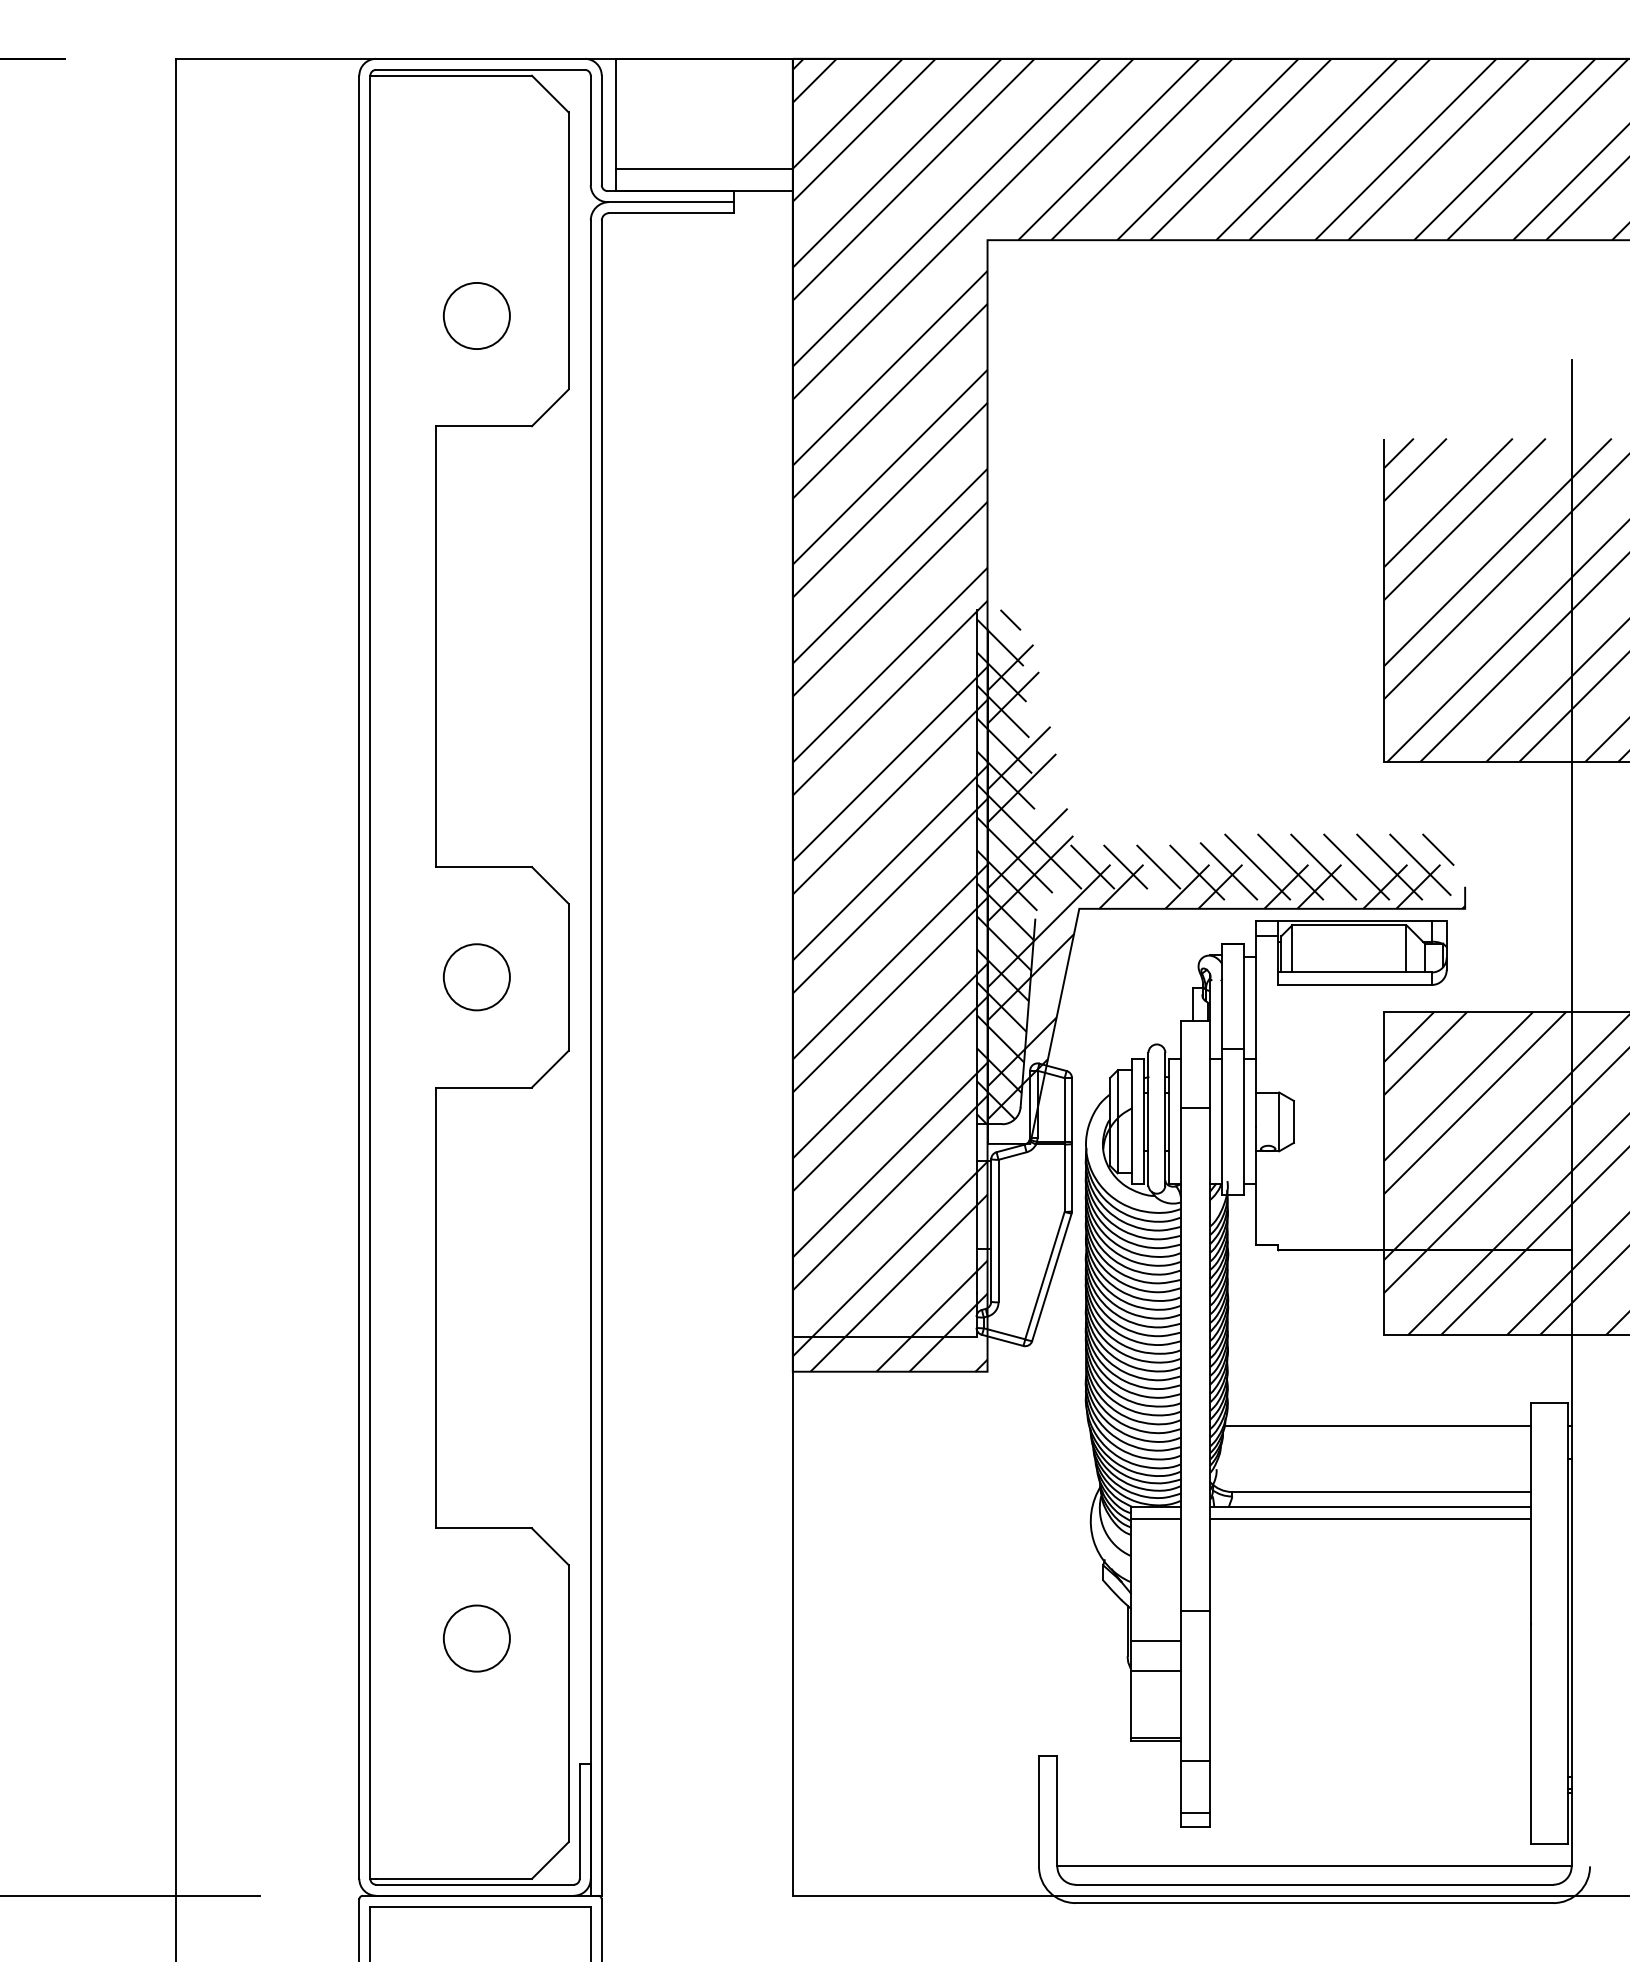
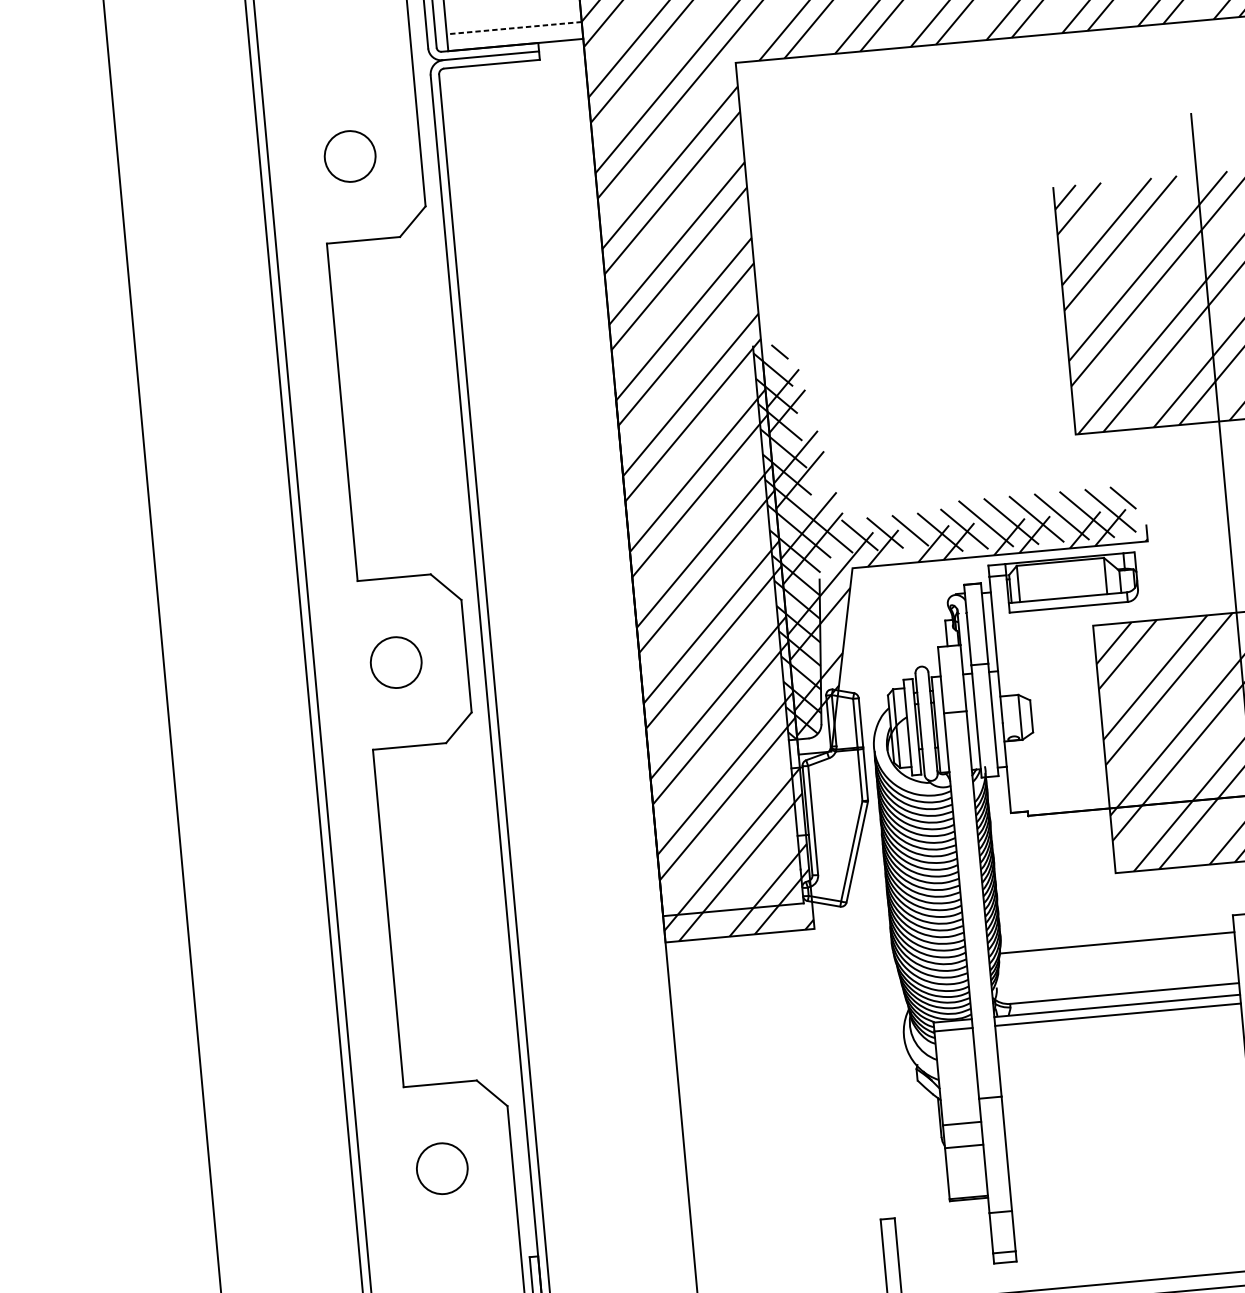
line: (704, 169) -> (514, 28), solid -> dashed

